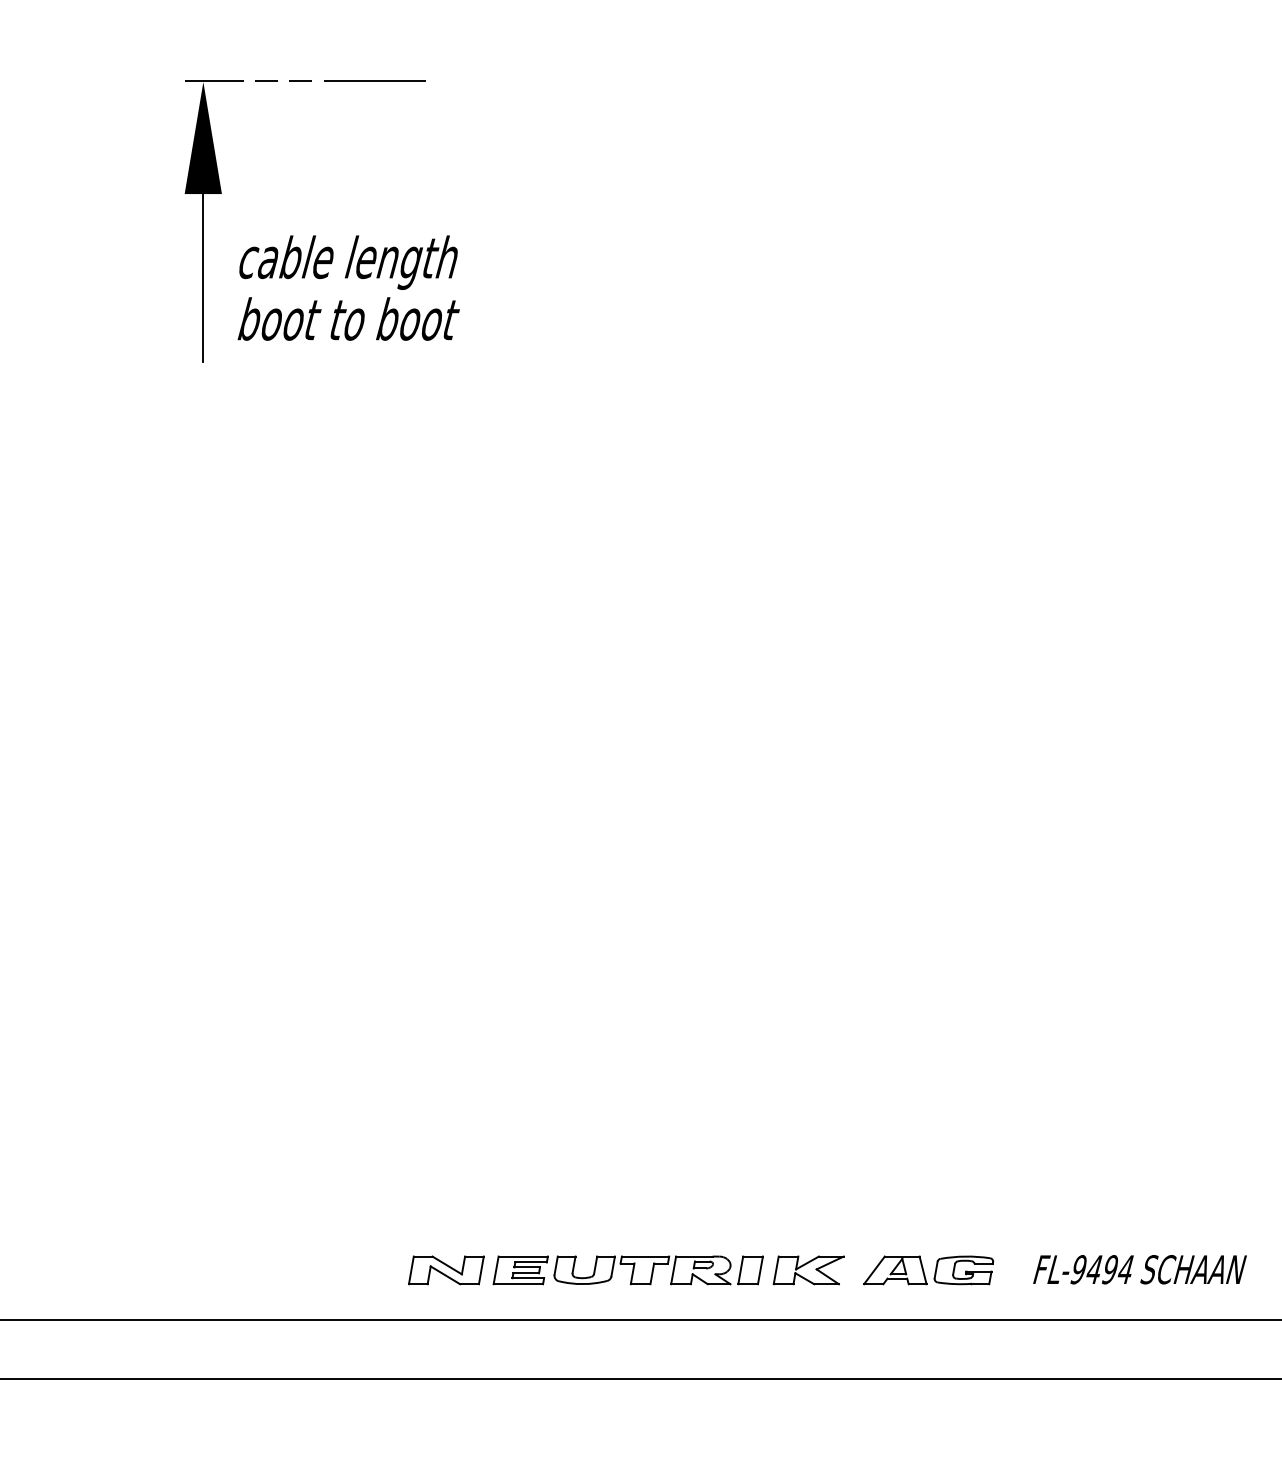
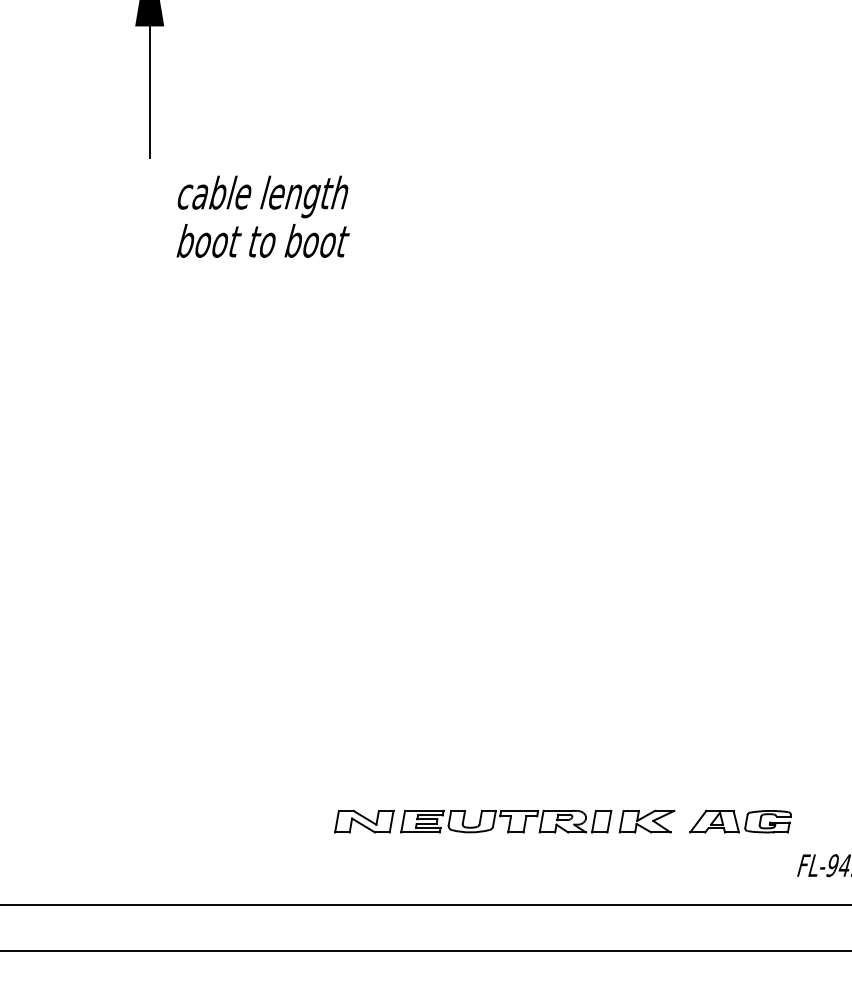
text: (348, 287) -> (262, 216), moved
part: (701, 1270) -> (563, 821), moved

